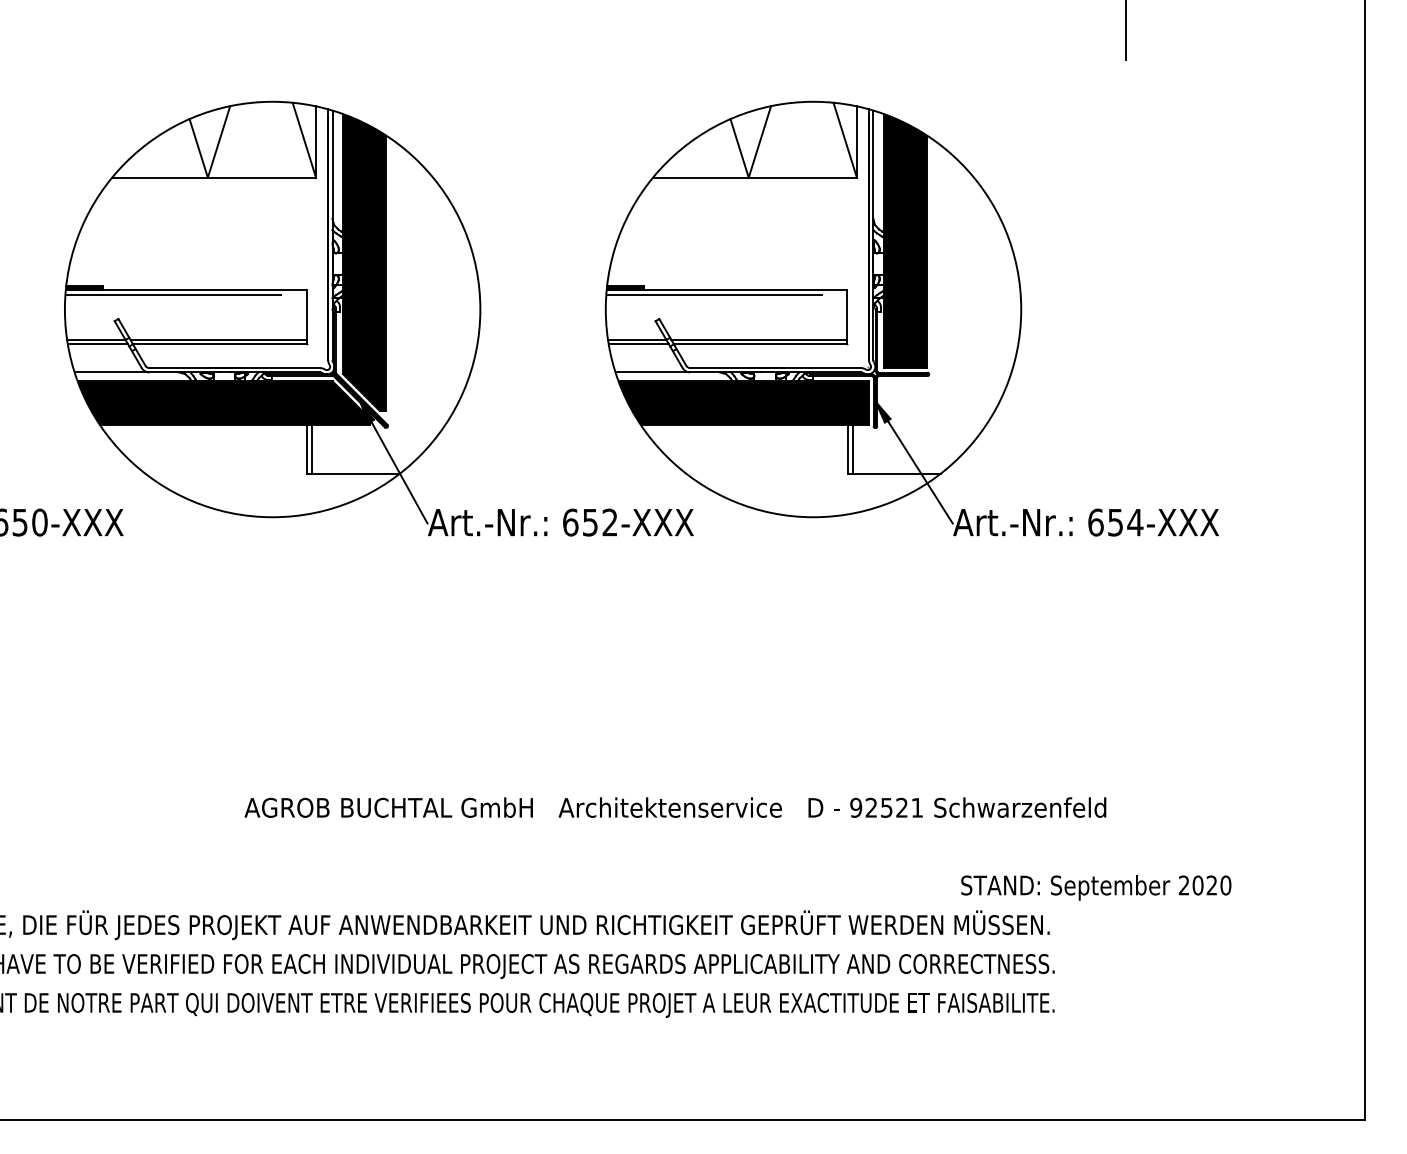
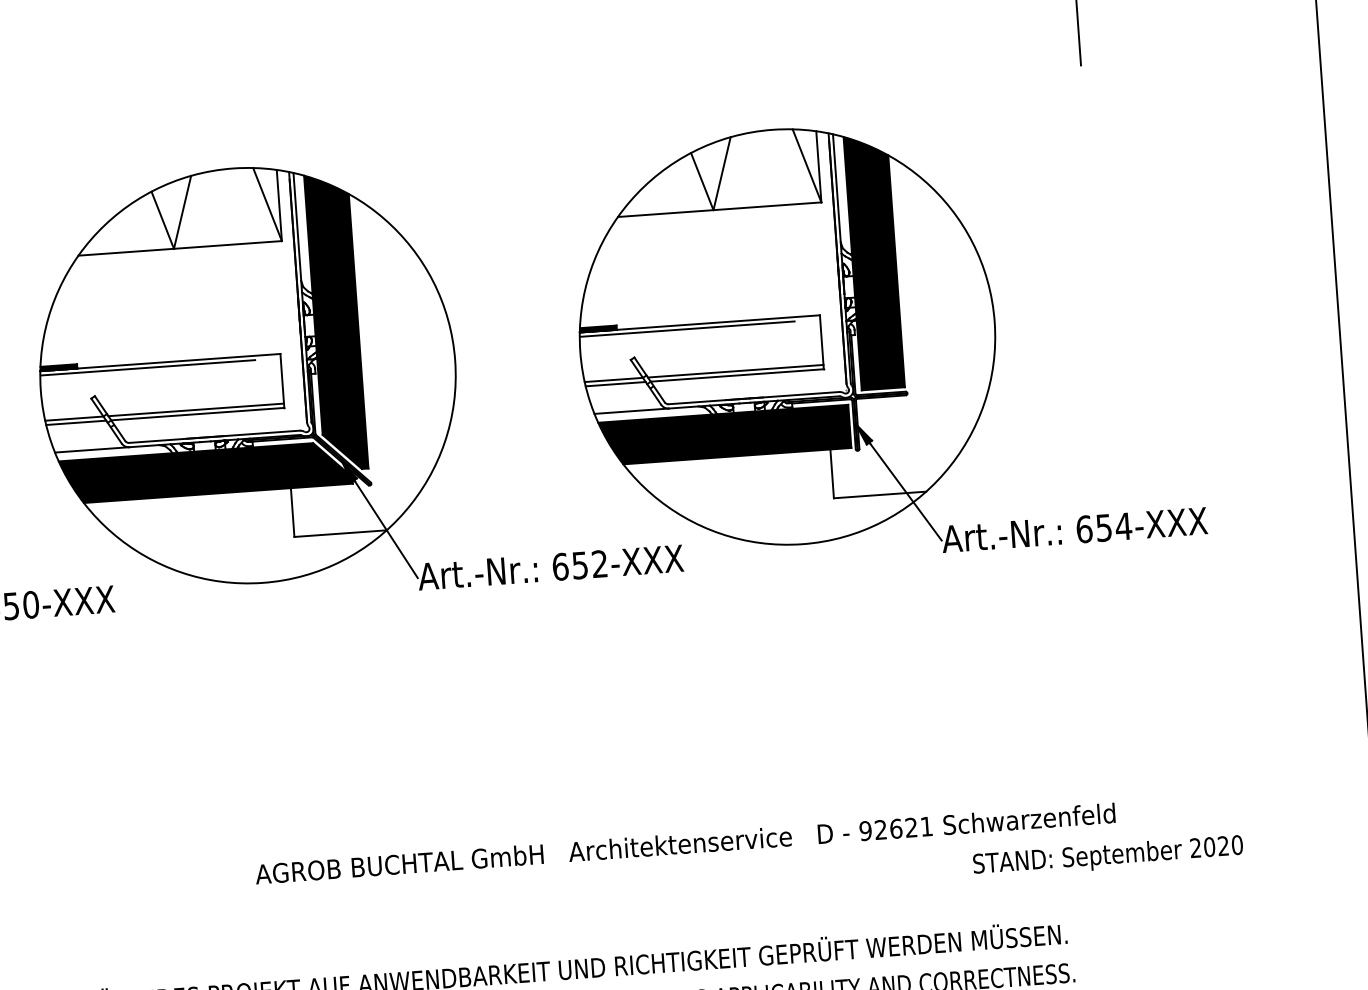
line: (311, 448) -> (296, 511), removed
line: (852, 448) -> (836, 472), removed
text: (886, 807) -> (895, 828), 92521 -> 92621
text: (1096, 887) -> (1108, 856), moved

